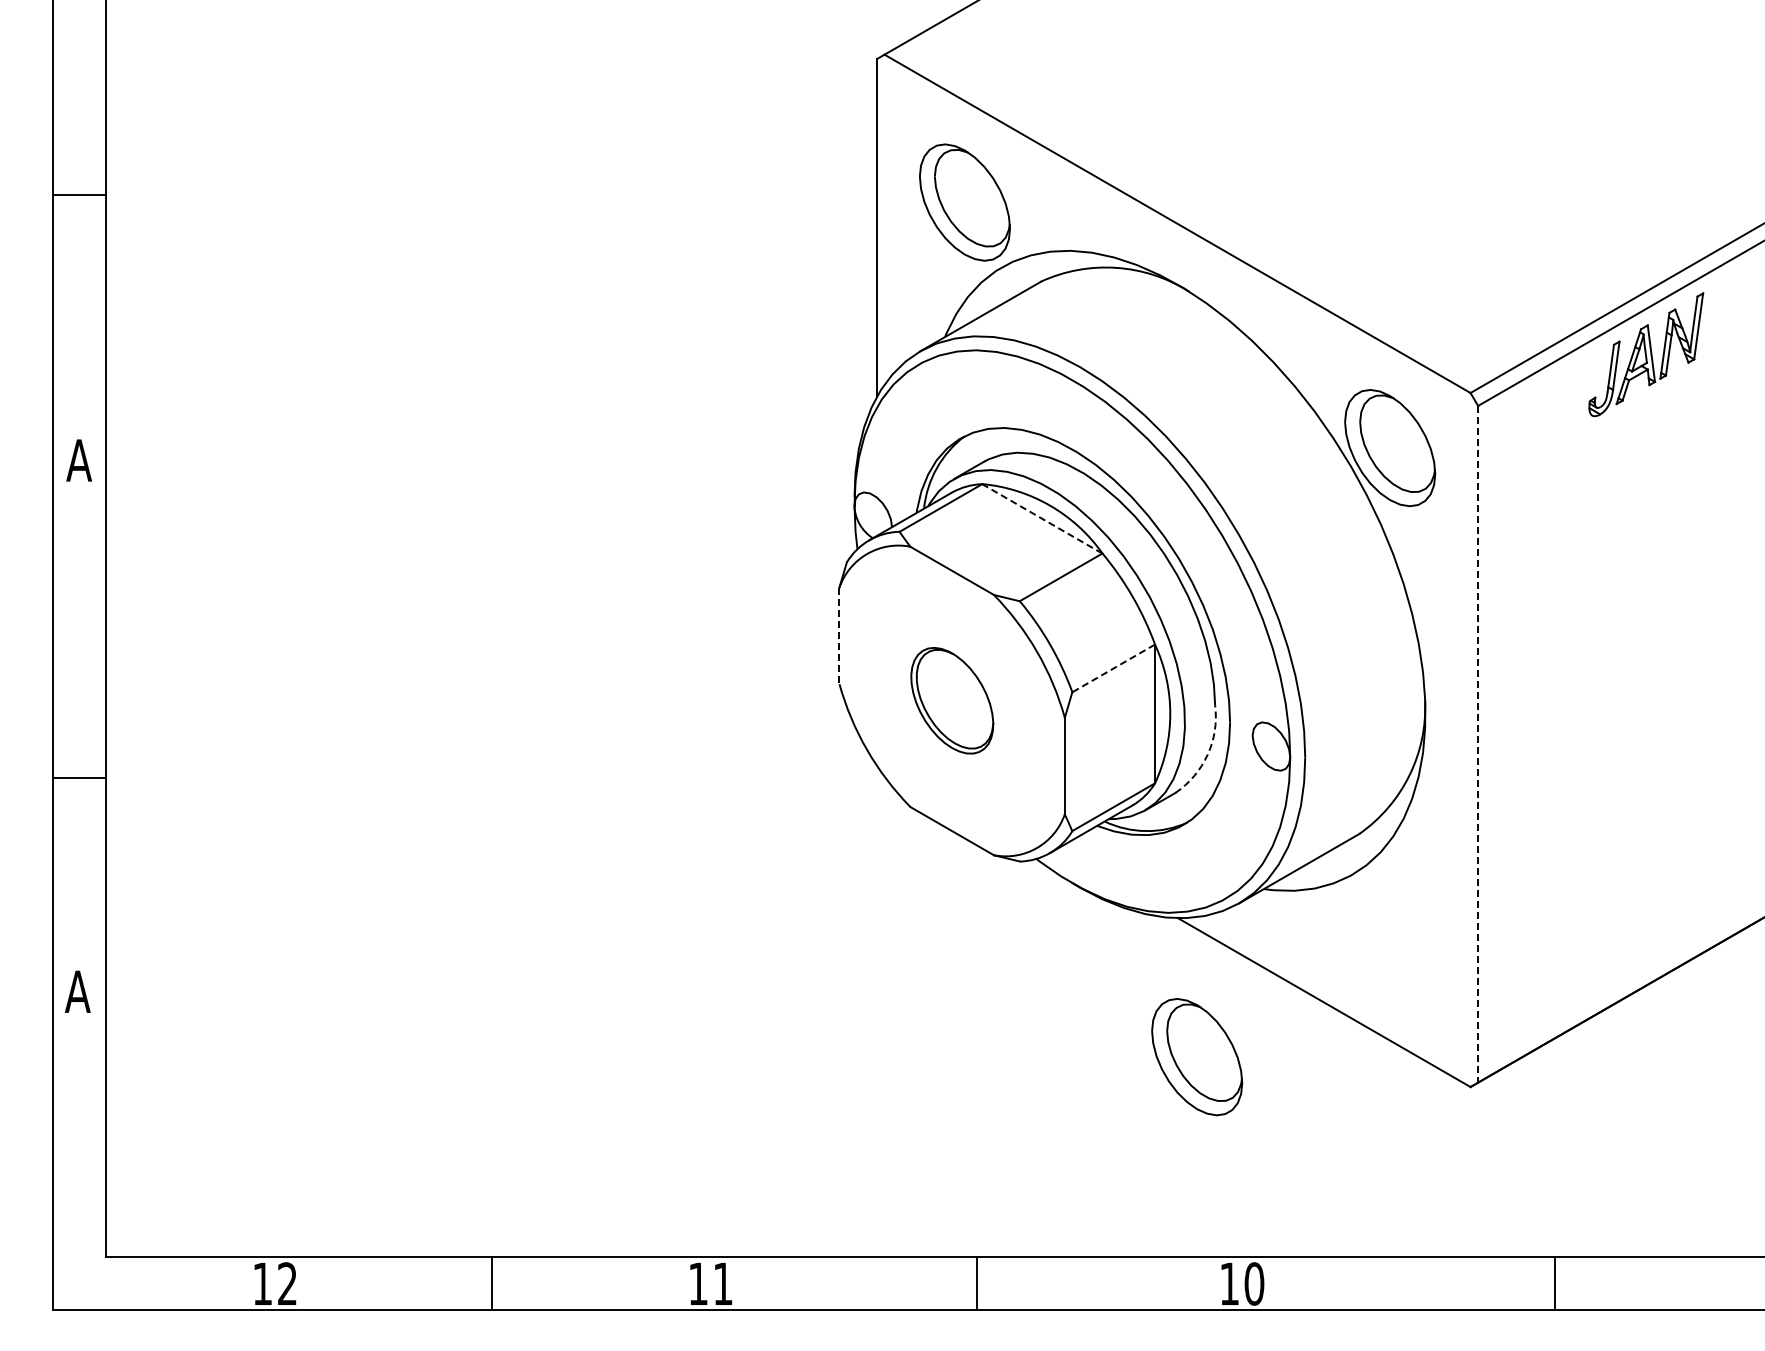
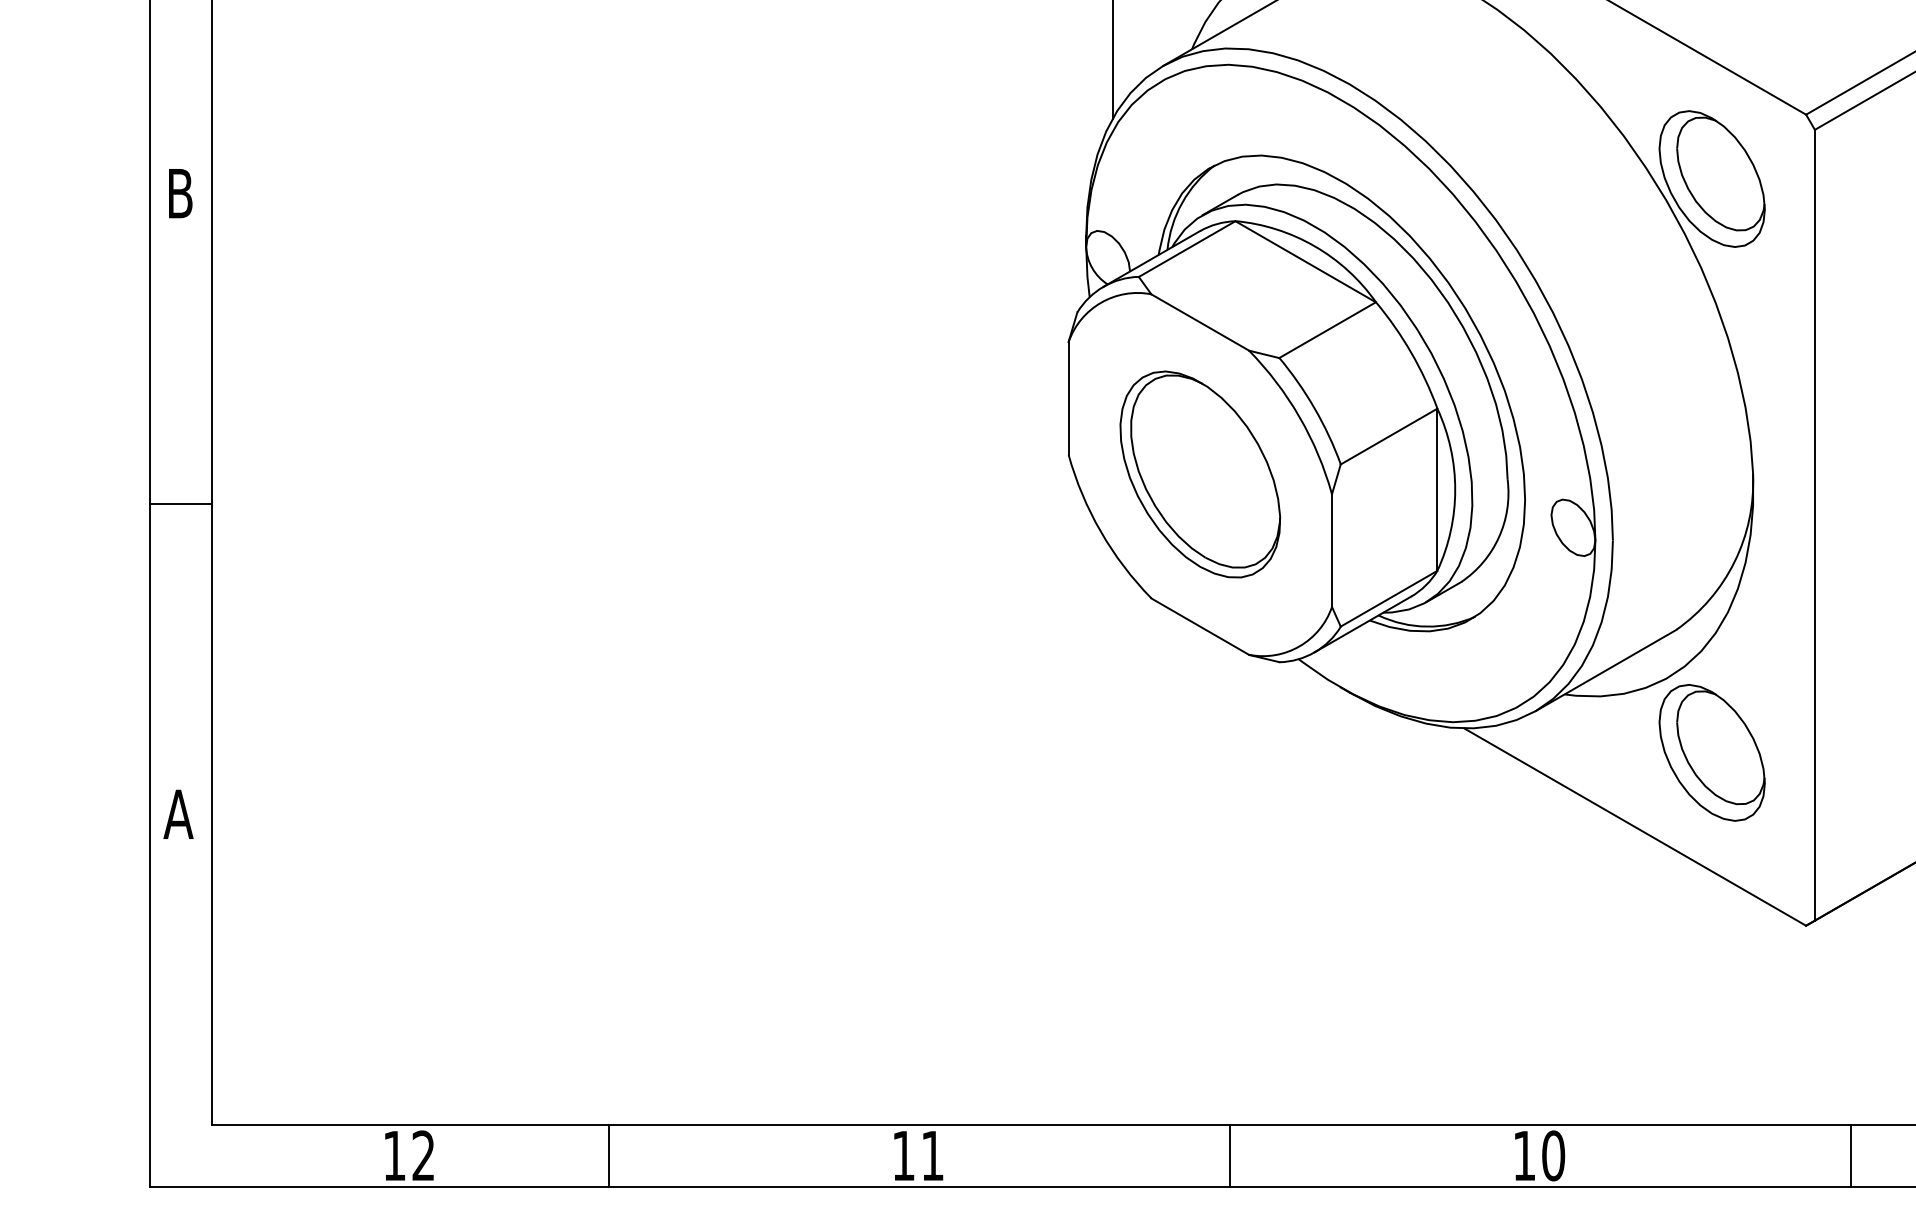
text: (79, 460) -> (180, 193), A -> B
line: (1041, 518) -> (1304, 261), dashed -> solid
line: (839, 636) -> (1068, 399), dashed -> solid
line: (1113, 668) -> (1388, 436), dashed -> solid
part: (952, 700) -> (1200, 474), size x1.67
line: (1478, 744) -> (1815, 525), dashed -> solid
arc: (1207, 754) -> (1498, 537), dashed -> solid
line: (79, 778) -> (180, 504), moved
part: (1197, 1057) -> (1712, 753), moved
line: (492, 1283) -> (609, 1155), moved
line: (1554, 1283) -> (1850, 1155), moved

